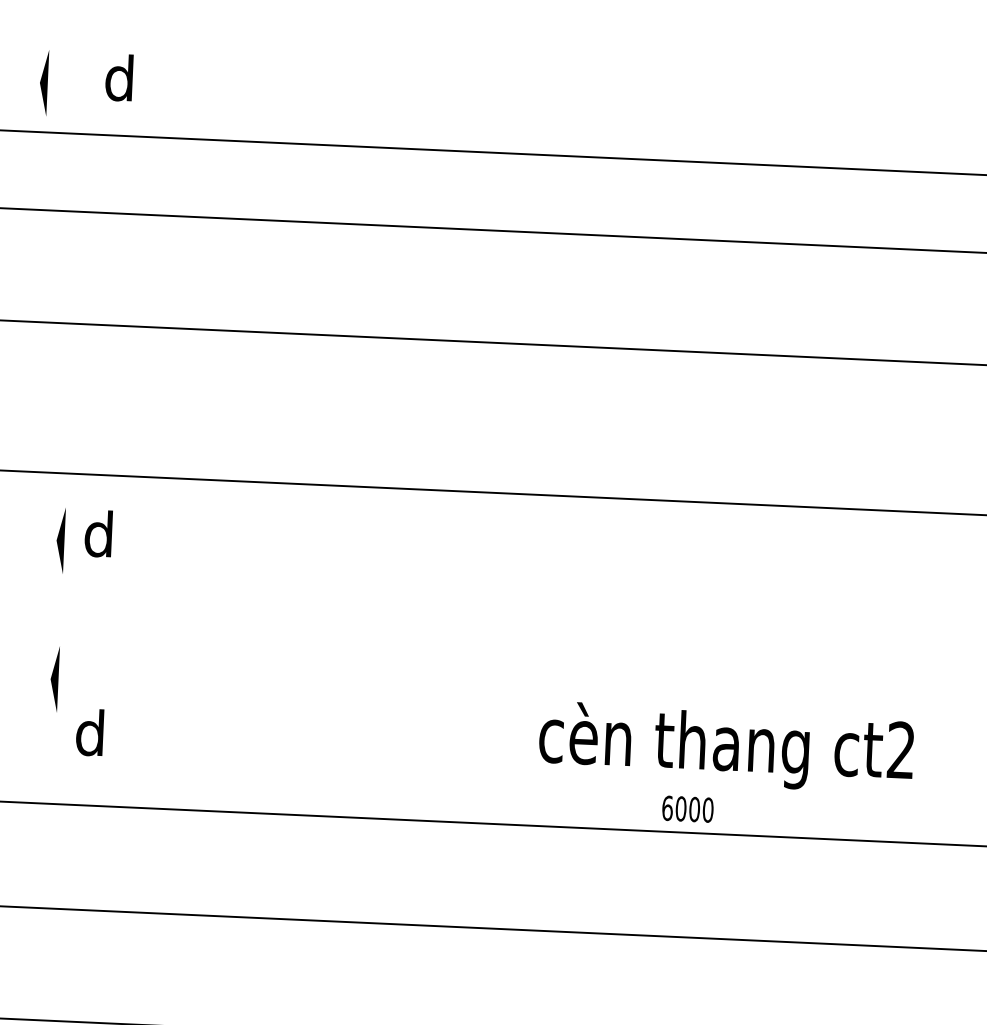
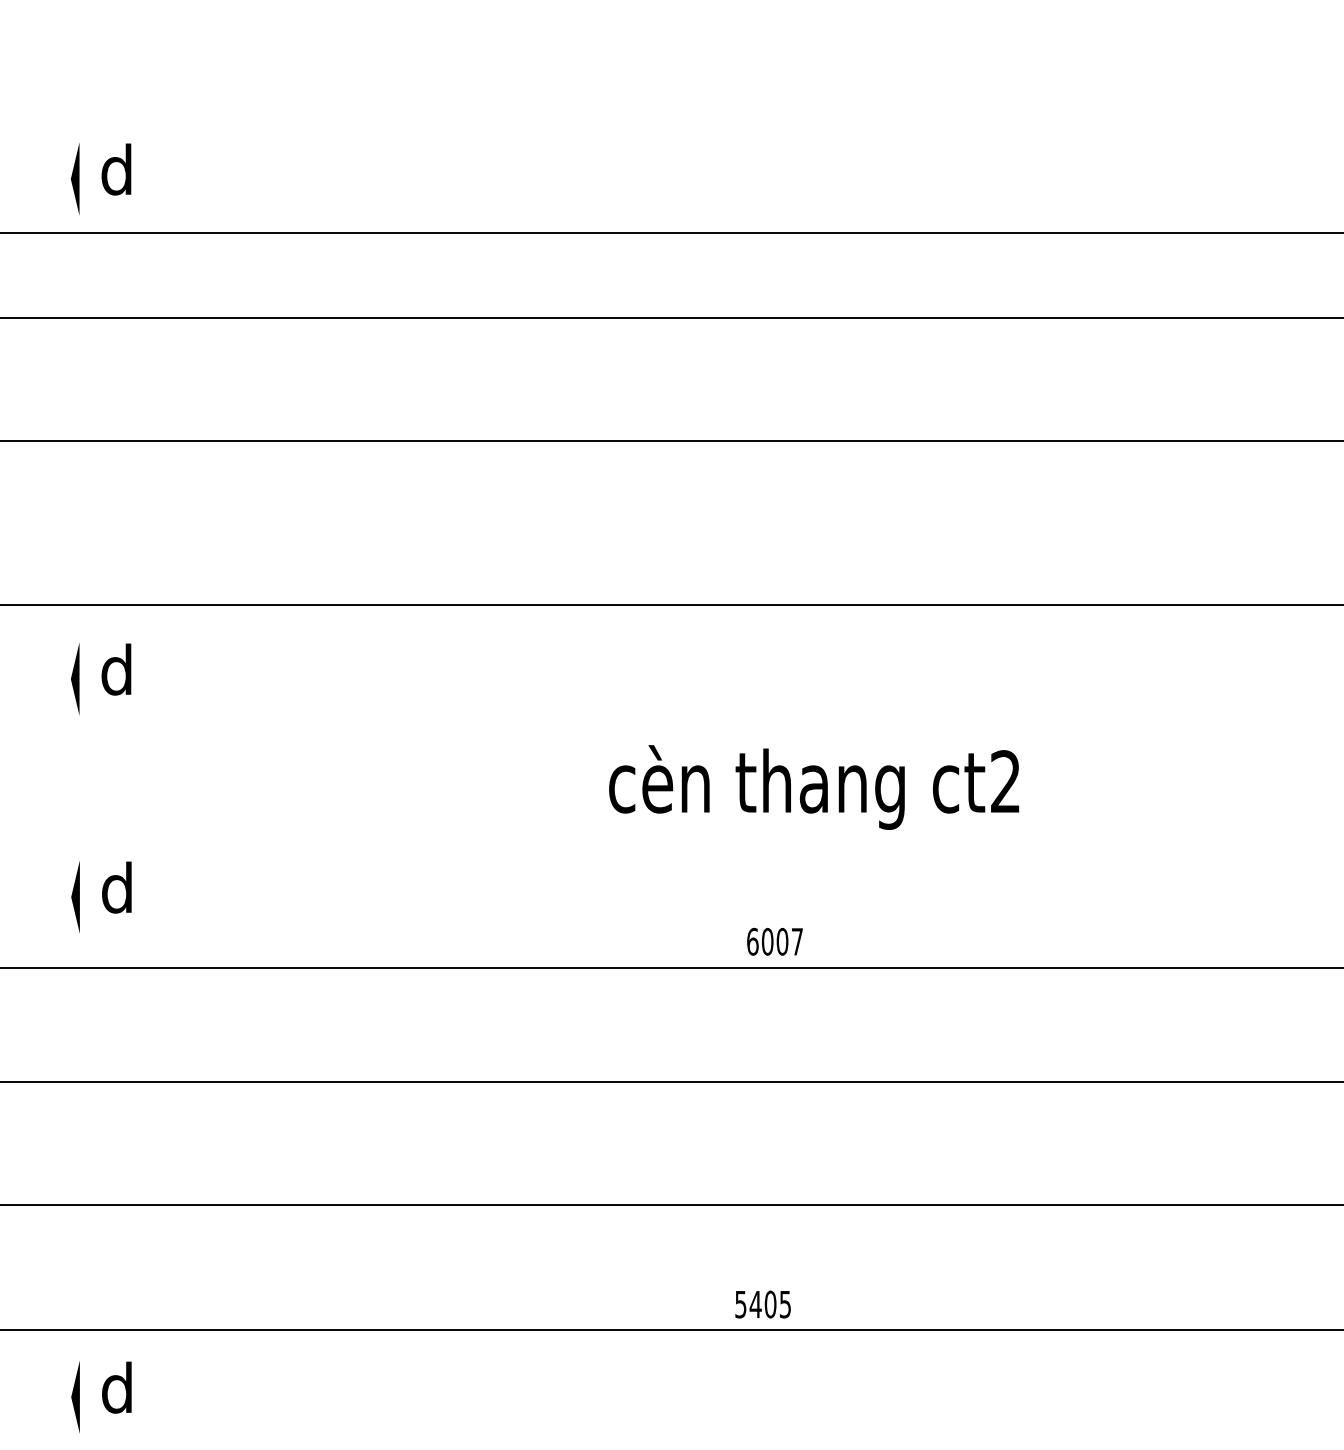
line: (44, 82) -> (75, 178), moved
line: (54, 678) -> (75, 896), moved
text: (726, 747) -> (814, 787), moved
text: (708, 809) -> (797, 941), 6000 -> 6007

